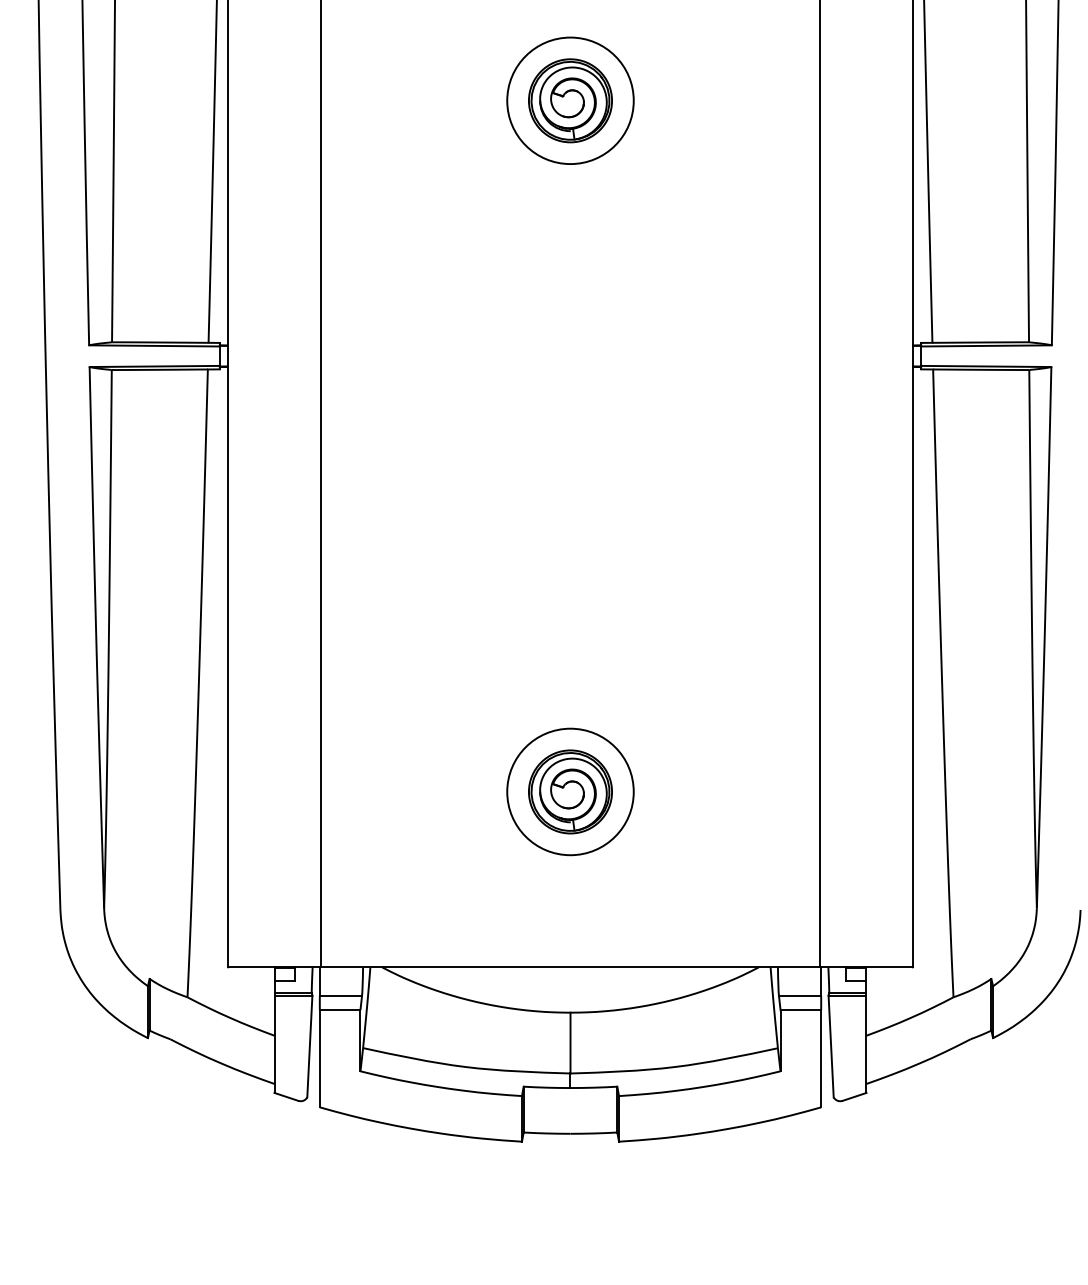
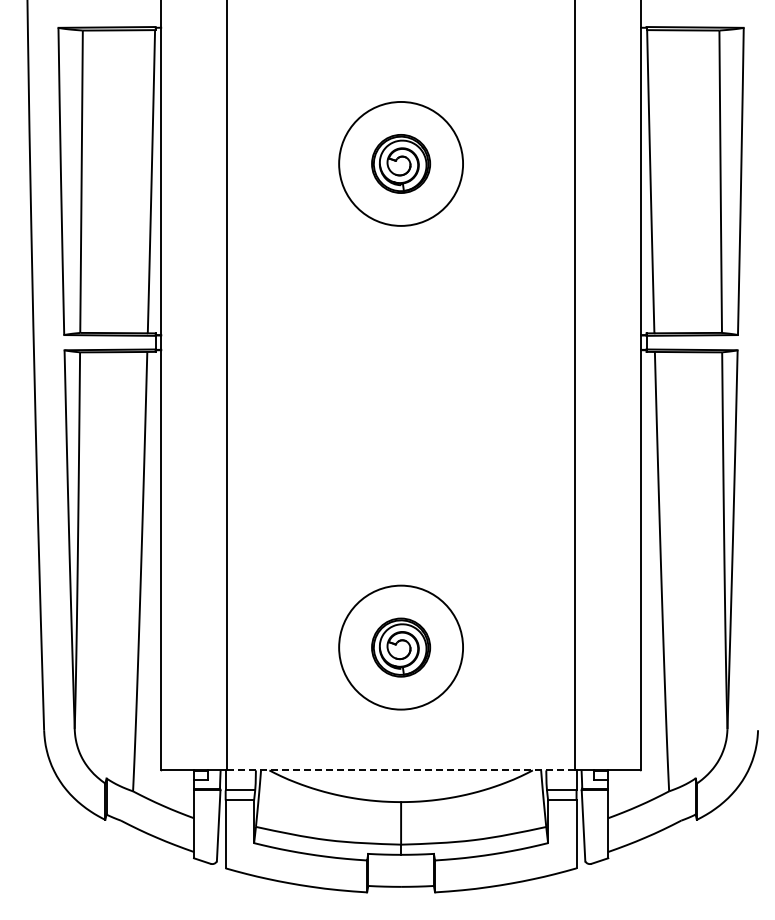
circle: (569, 100) -> (400, 163), size x1.4
circle: (569, 791) -> (400, 647), size x1.4
line: (569, 967) -> (400, 770), solid -> dashed

